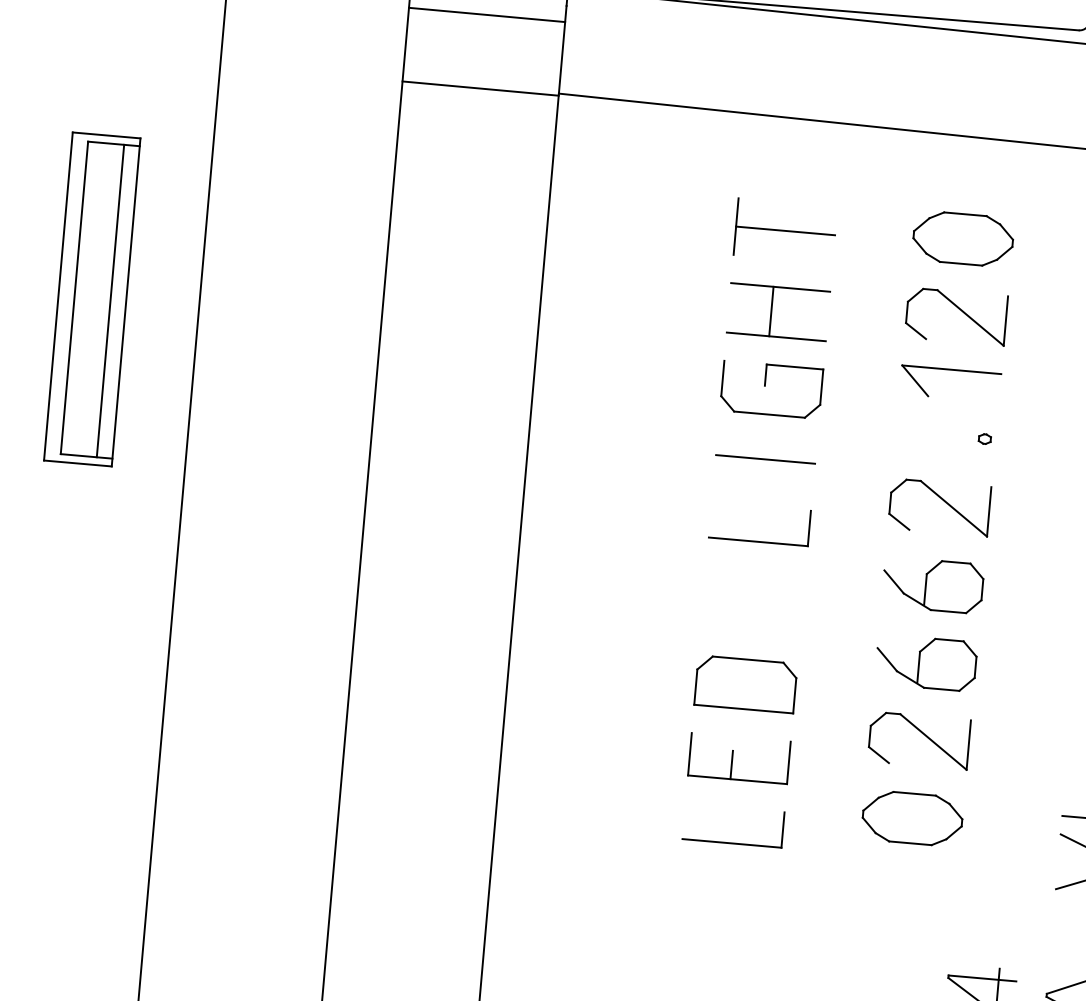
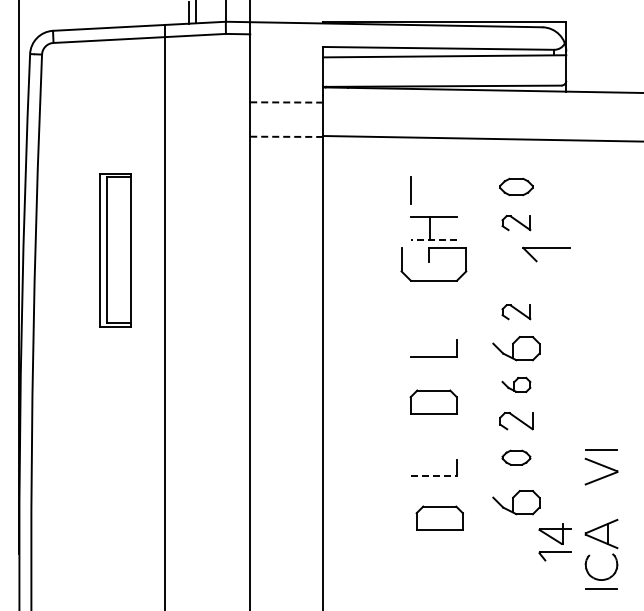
line: (486, 14) -> (286, 102), solid -> dashed
line: (480, 87) -> (286, 136), solid -> dashed
line: (784, 231) -> (433, 190), removed
part: (963, 238) -> (516, 186), size x0.7
line: (109, 301) -> (123, 250), removed
part: (956, 315) -> (516, 222), size x0.6
line: (775, 335) -> (433, 239), solid -> dashed
part: (950, 383) -> (546, 254), moved
part: (771, 389) -> (433, 264), size x1.4
part: (984, 438) -> (534, 278), removed
line: (764, 460) -> (433, 297), removed
part: (940, 505) -> (516, 311), size x0.6
part: (757, 541) -> (433, 356), moved
part: (926, 662) -> (516, 384), size x0.6
part: (919, 739) -> (516, 420), size x0.7
part: (738, 757) -> (433, 436), removed
part: (912, 818) -> (516, 457), size x0.6
line: (733, 843) -> (434, 476), solid -> dashed
part: (904, 914) -> (516, 502), added
part: (736, 932) -> (439, 517), added

